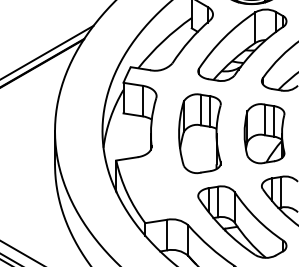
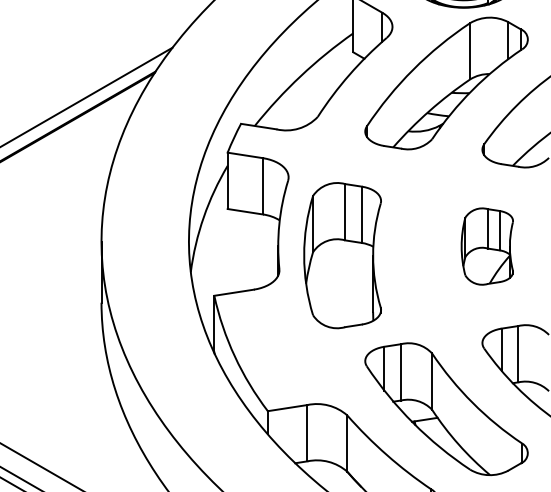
part: (199, 133) -> (341, 255), moved
part: (264, 133) -> (487, 246), size x0.7

